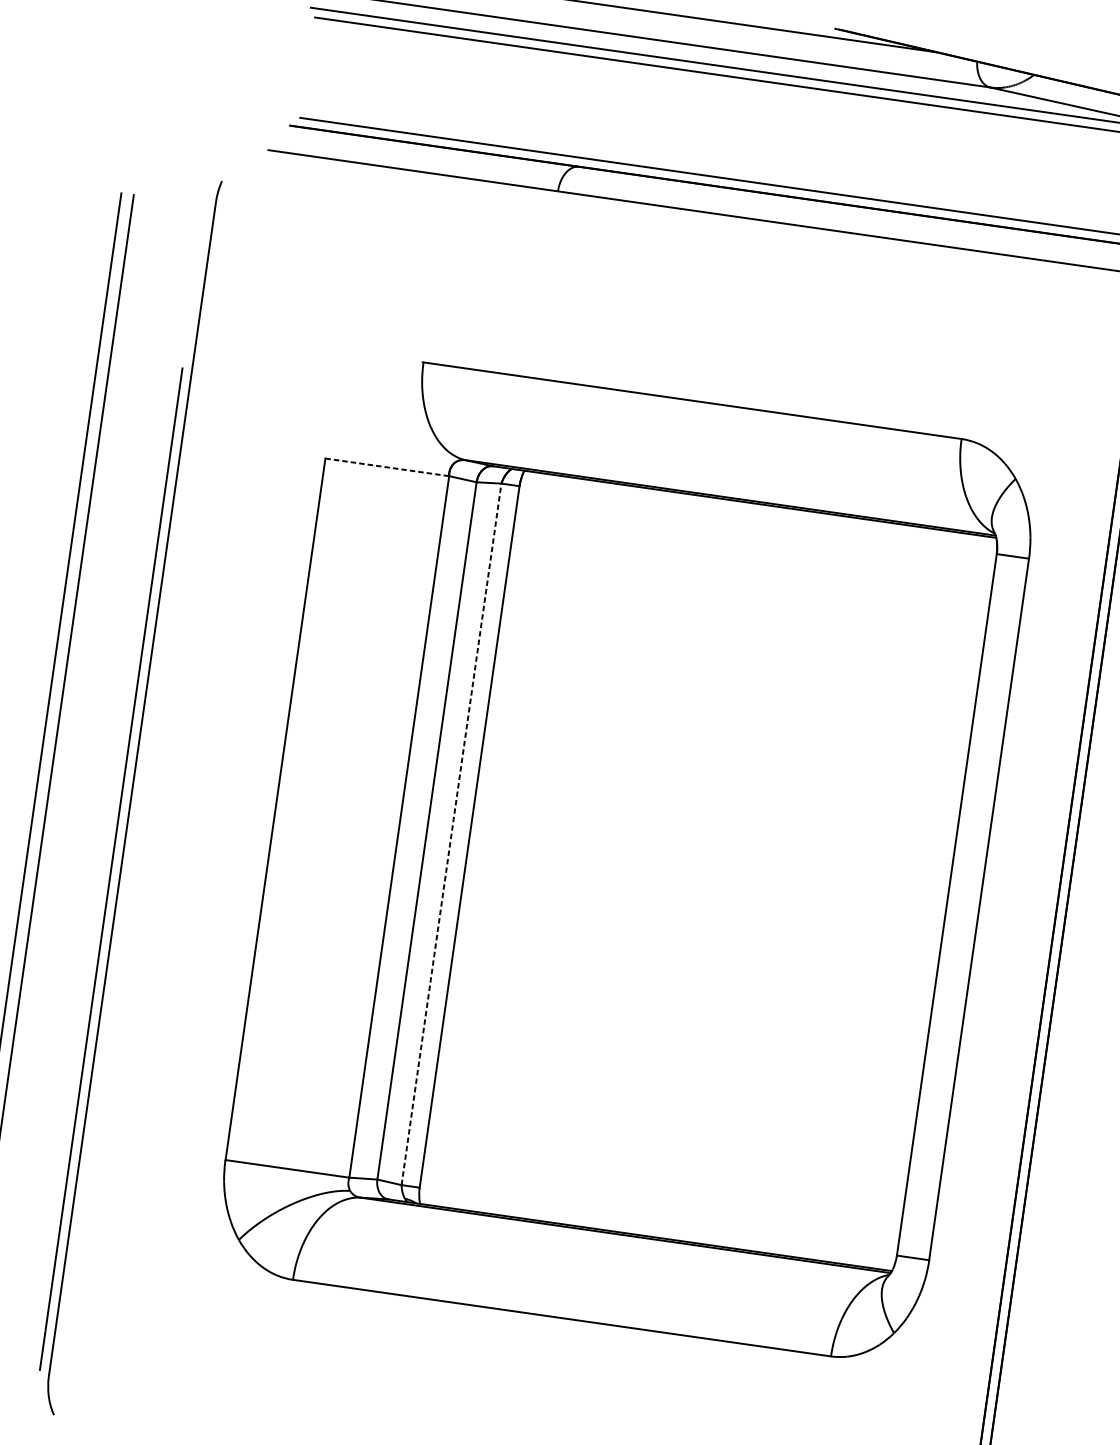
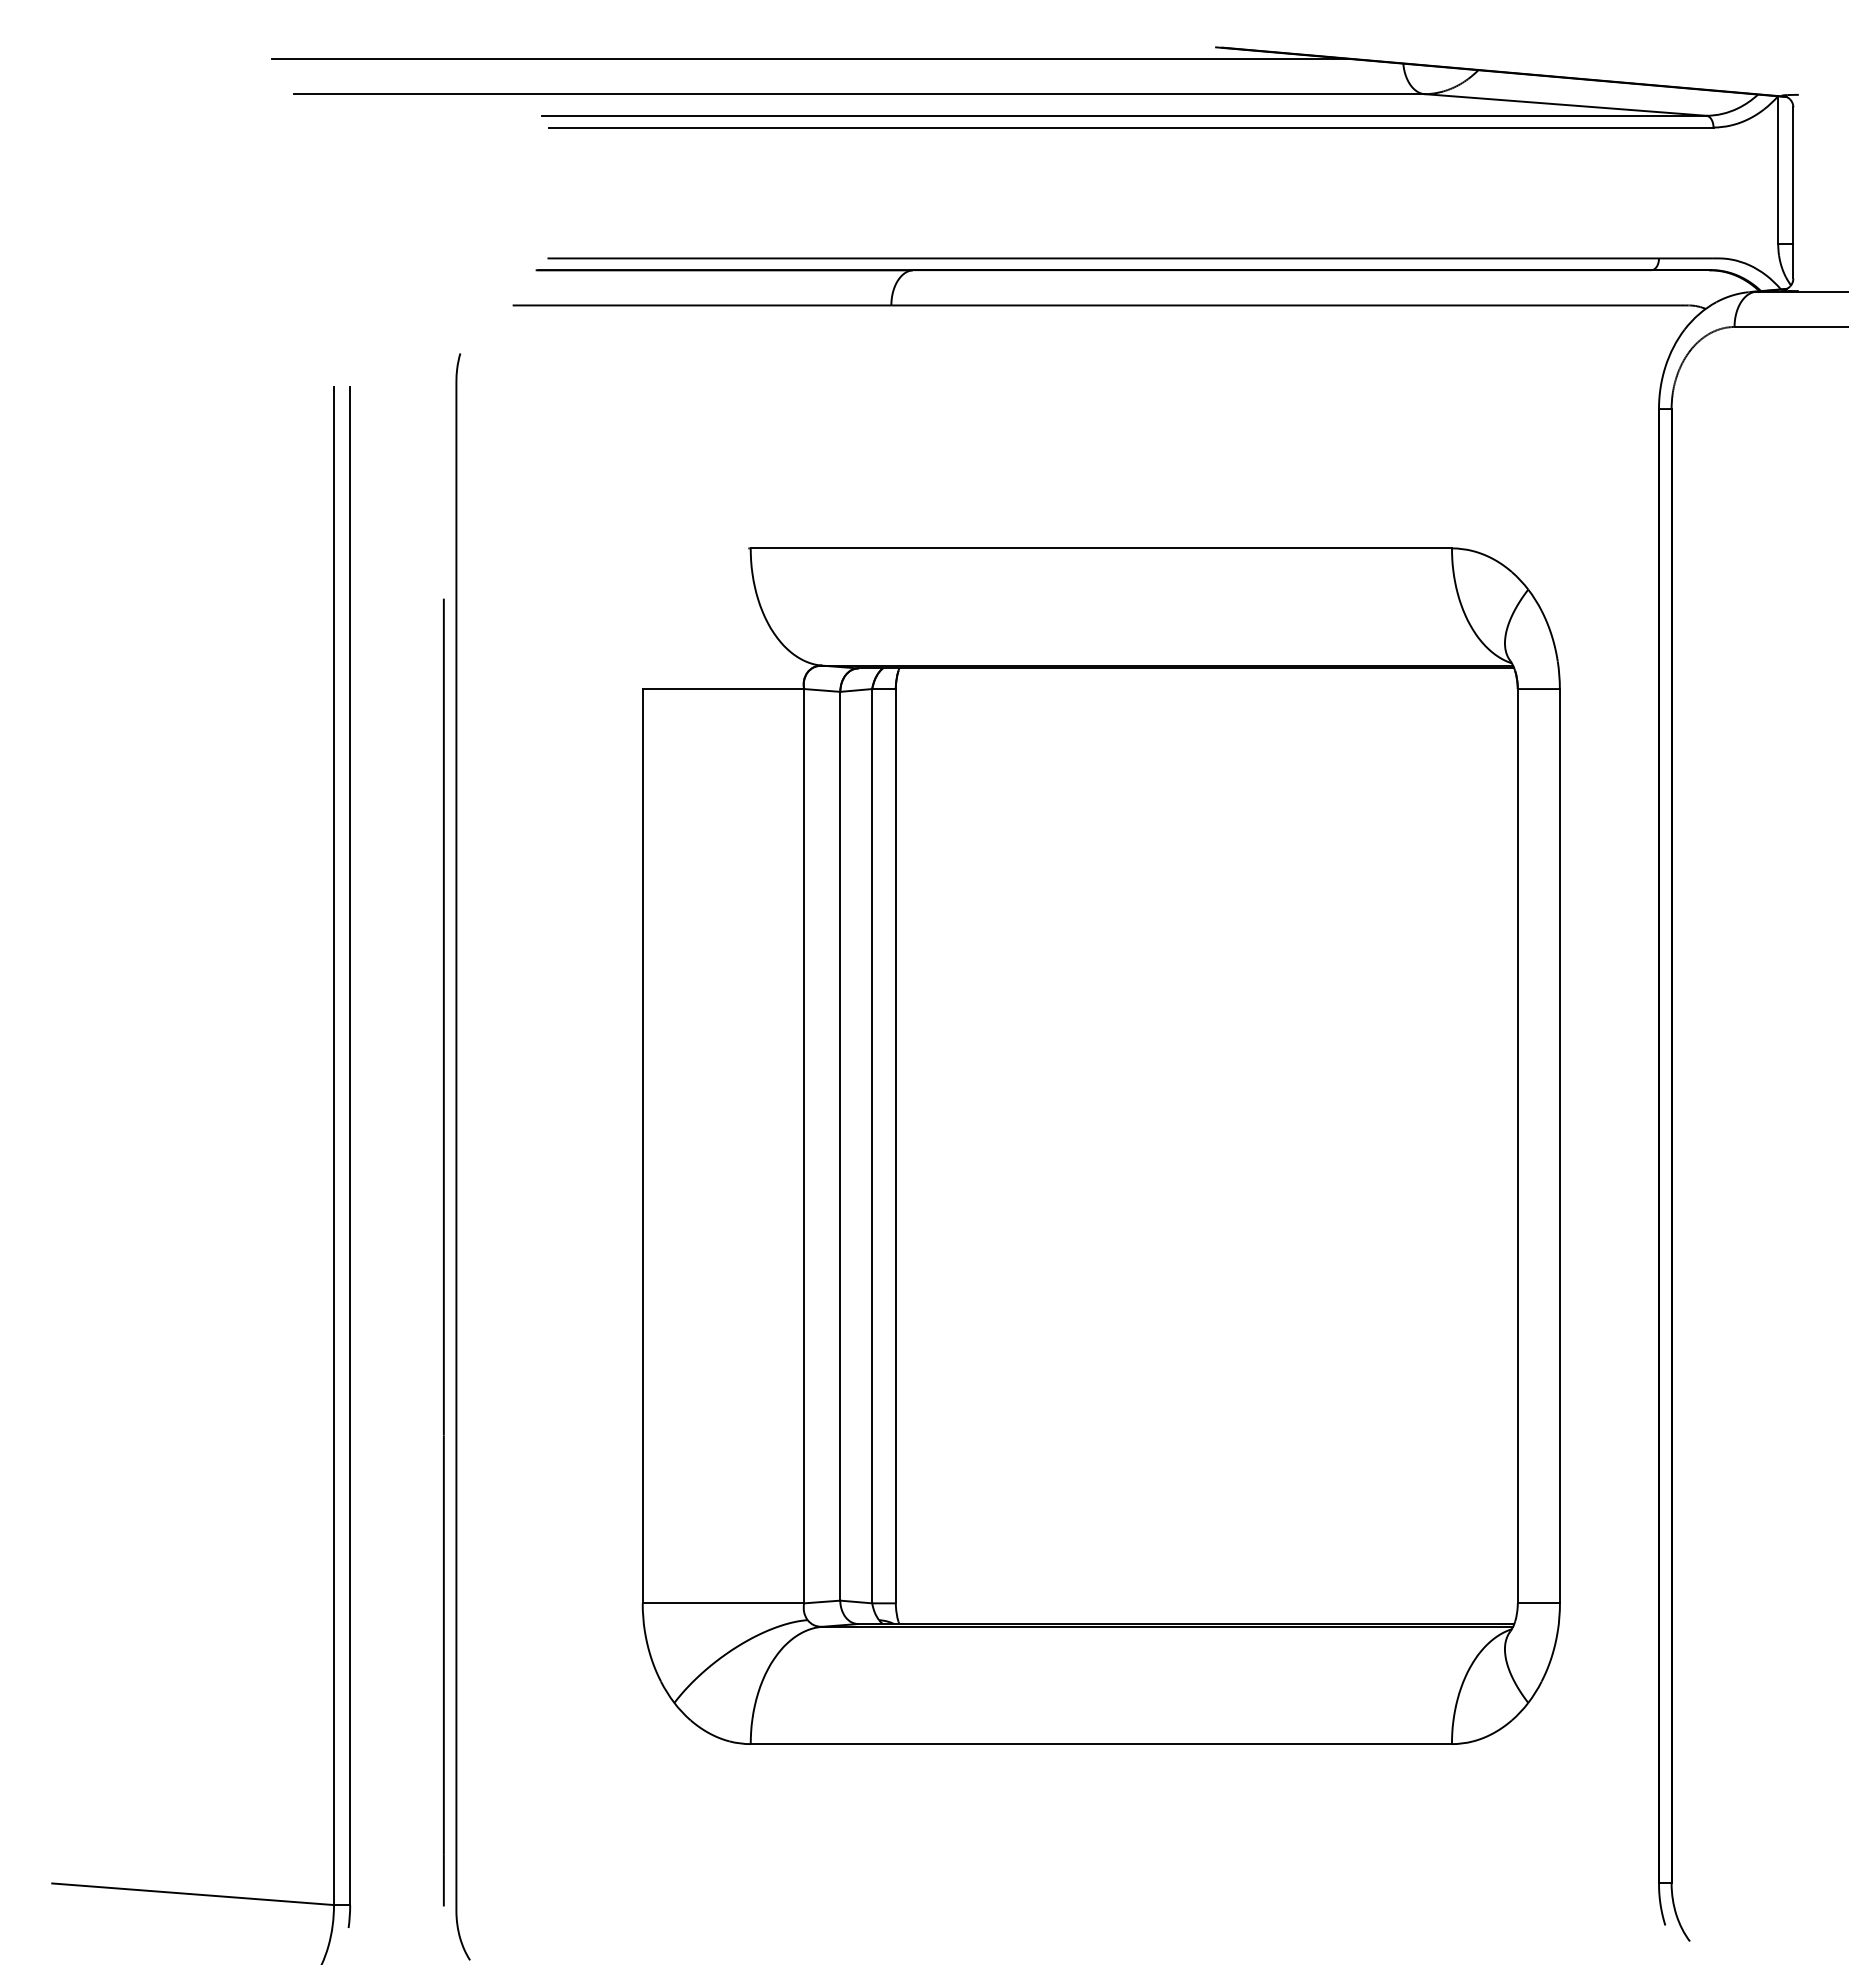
line: (387, 467) -> (723, 689), dashed -> solid
line: (451, 833) -> (872, 1145), dashed -> solid

